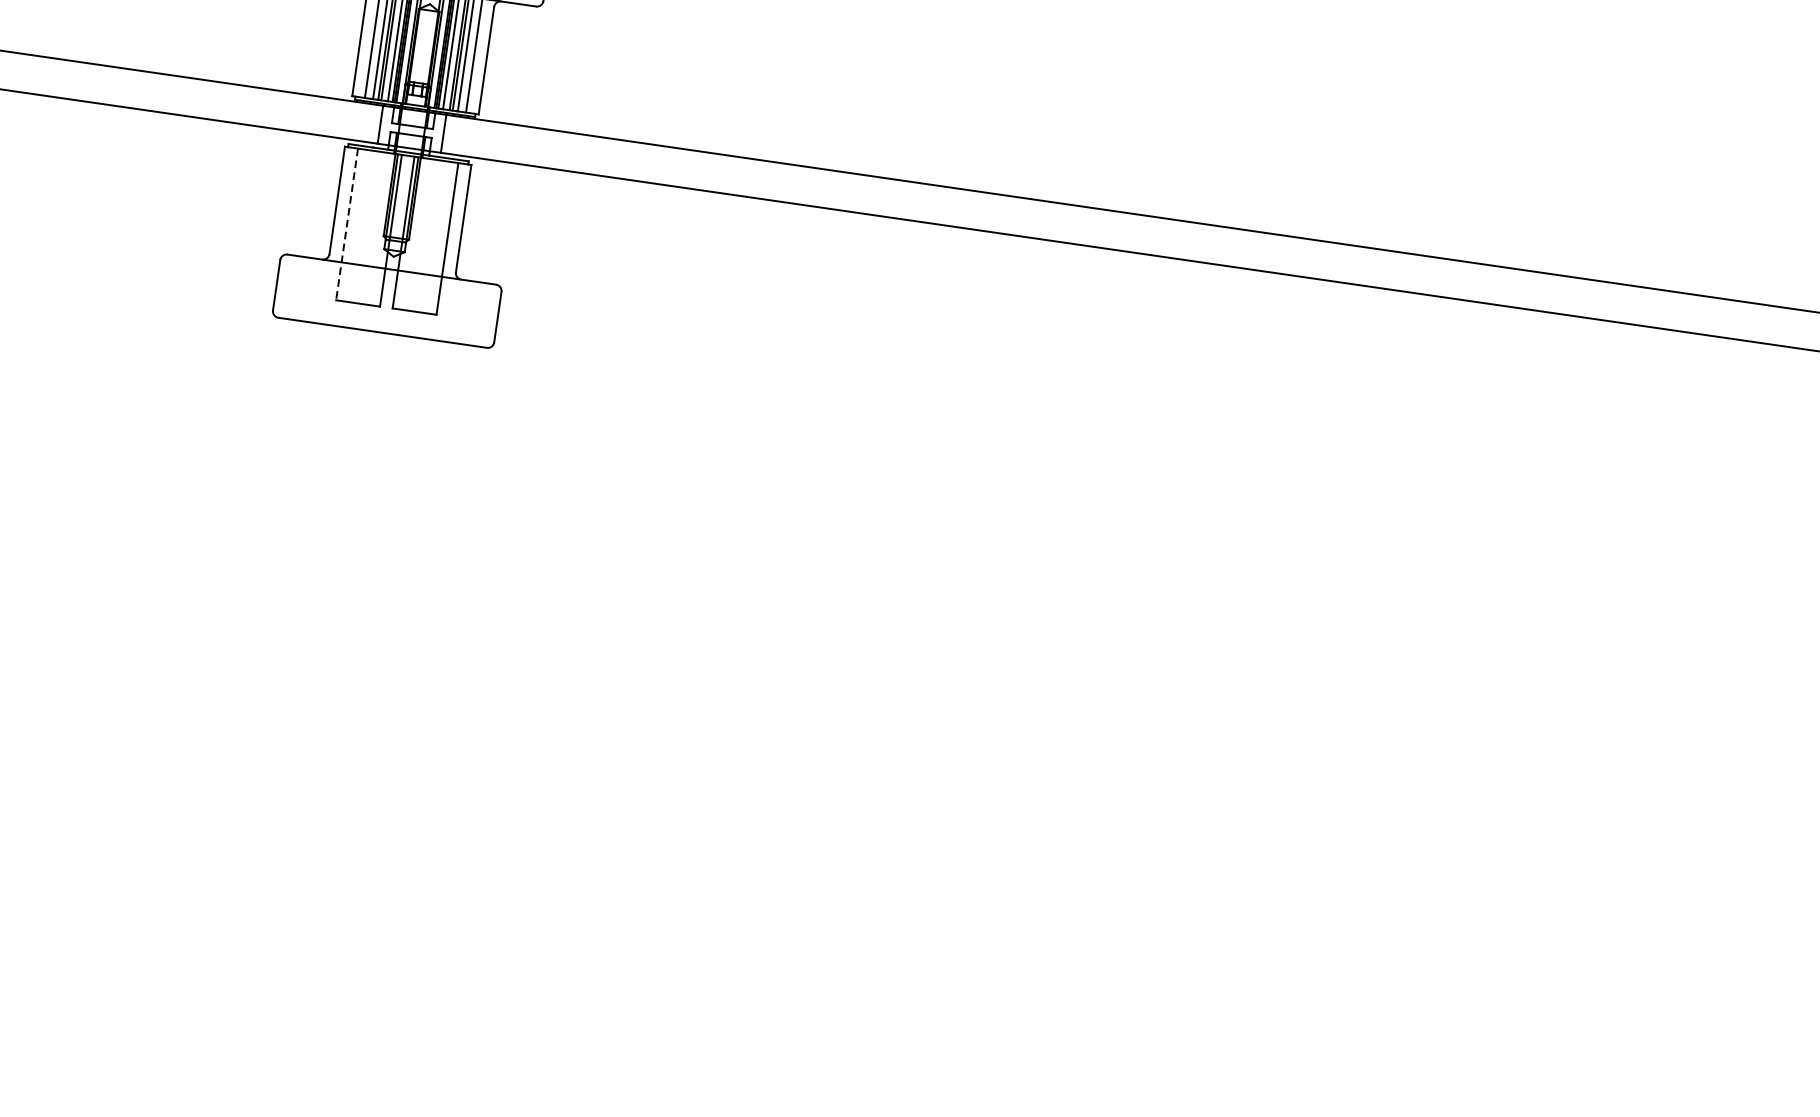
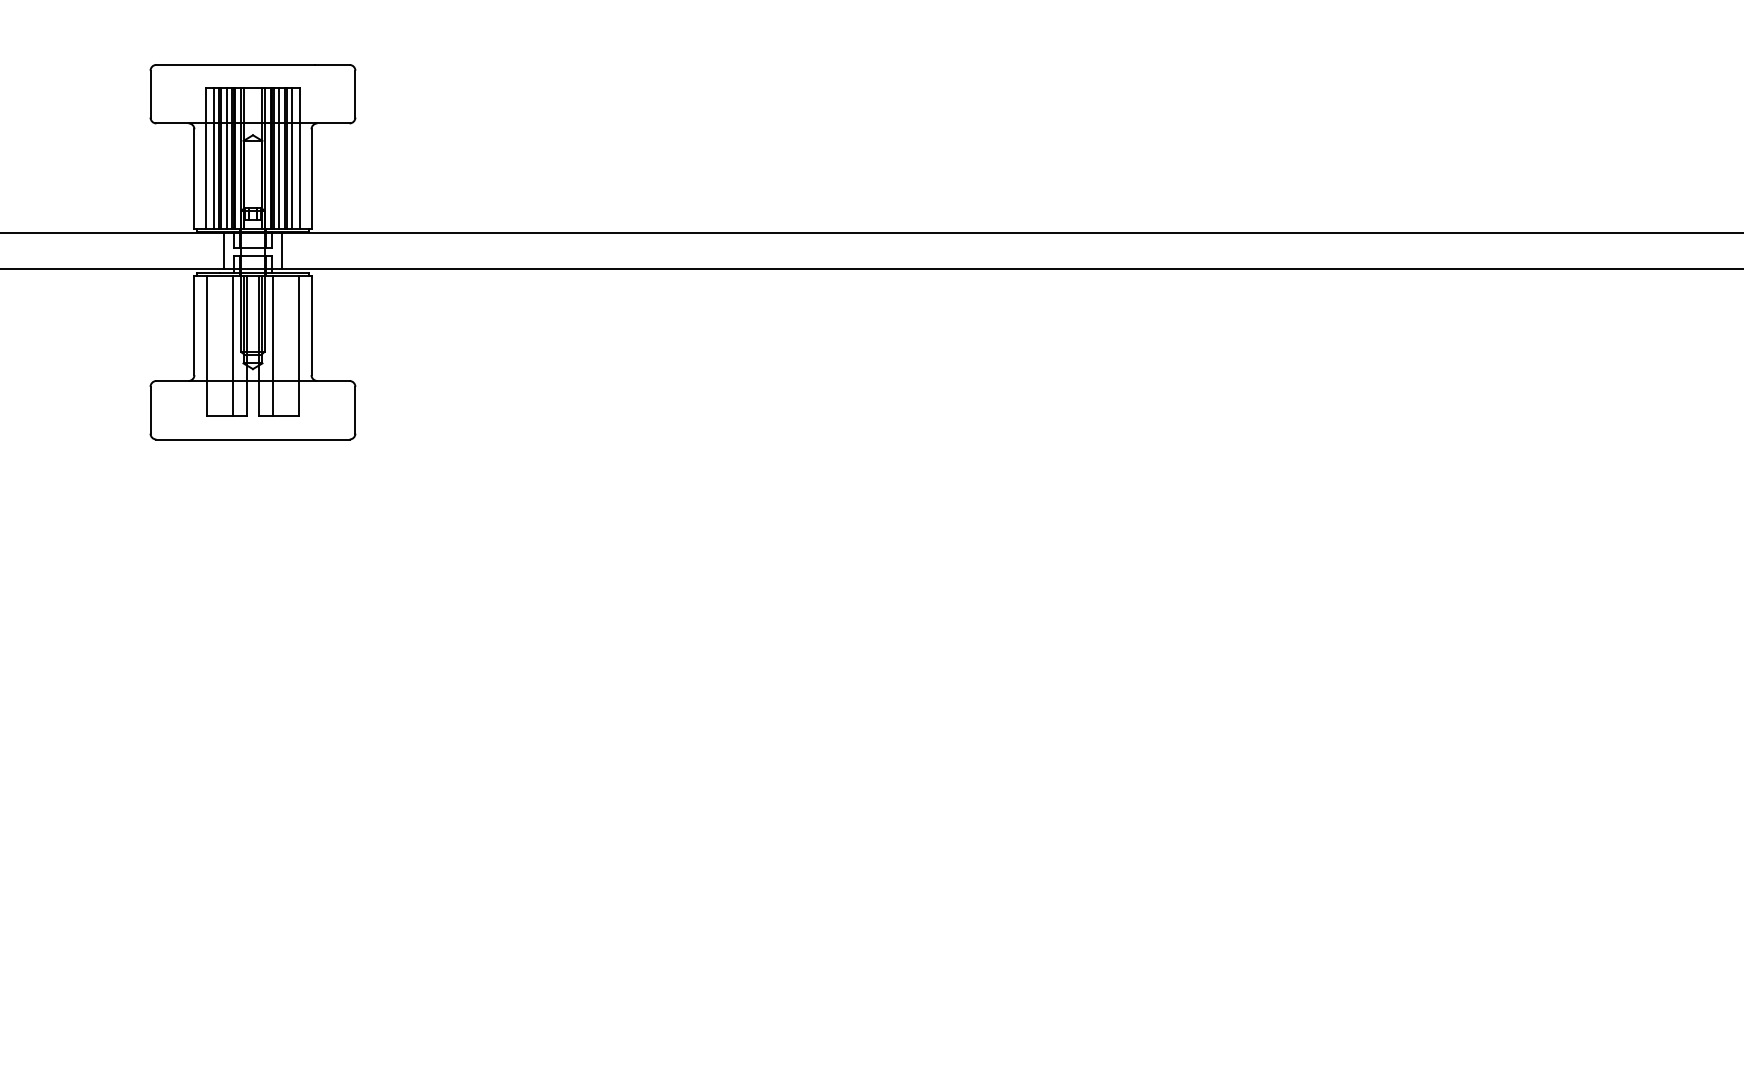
line: (346, 225) -> (206, 346), dashed -> solid
line: (375, 228) -> (232, 345), added
line: (419, 234) -> (273, 345), added

